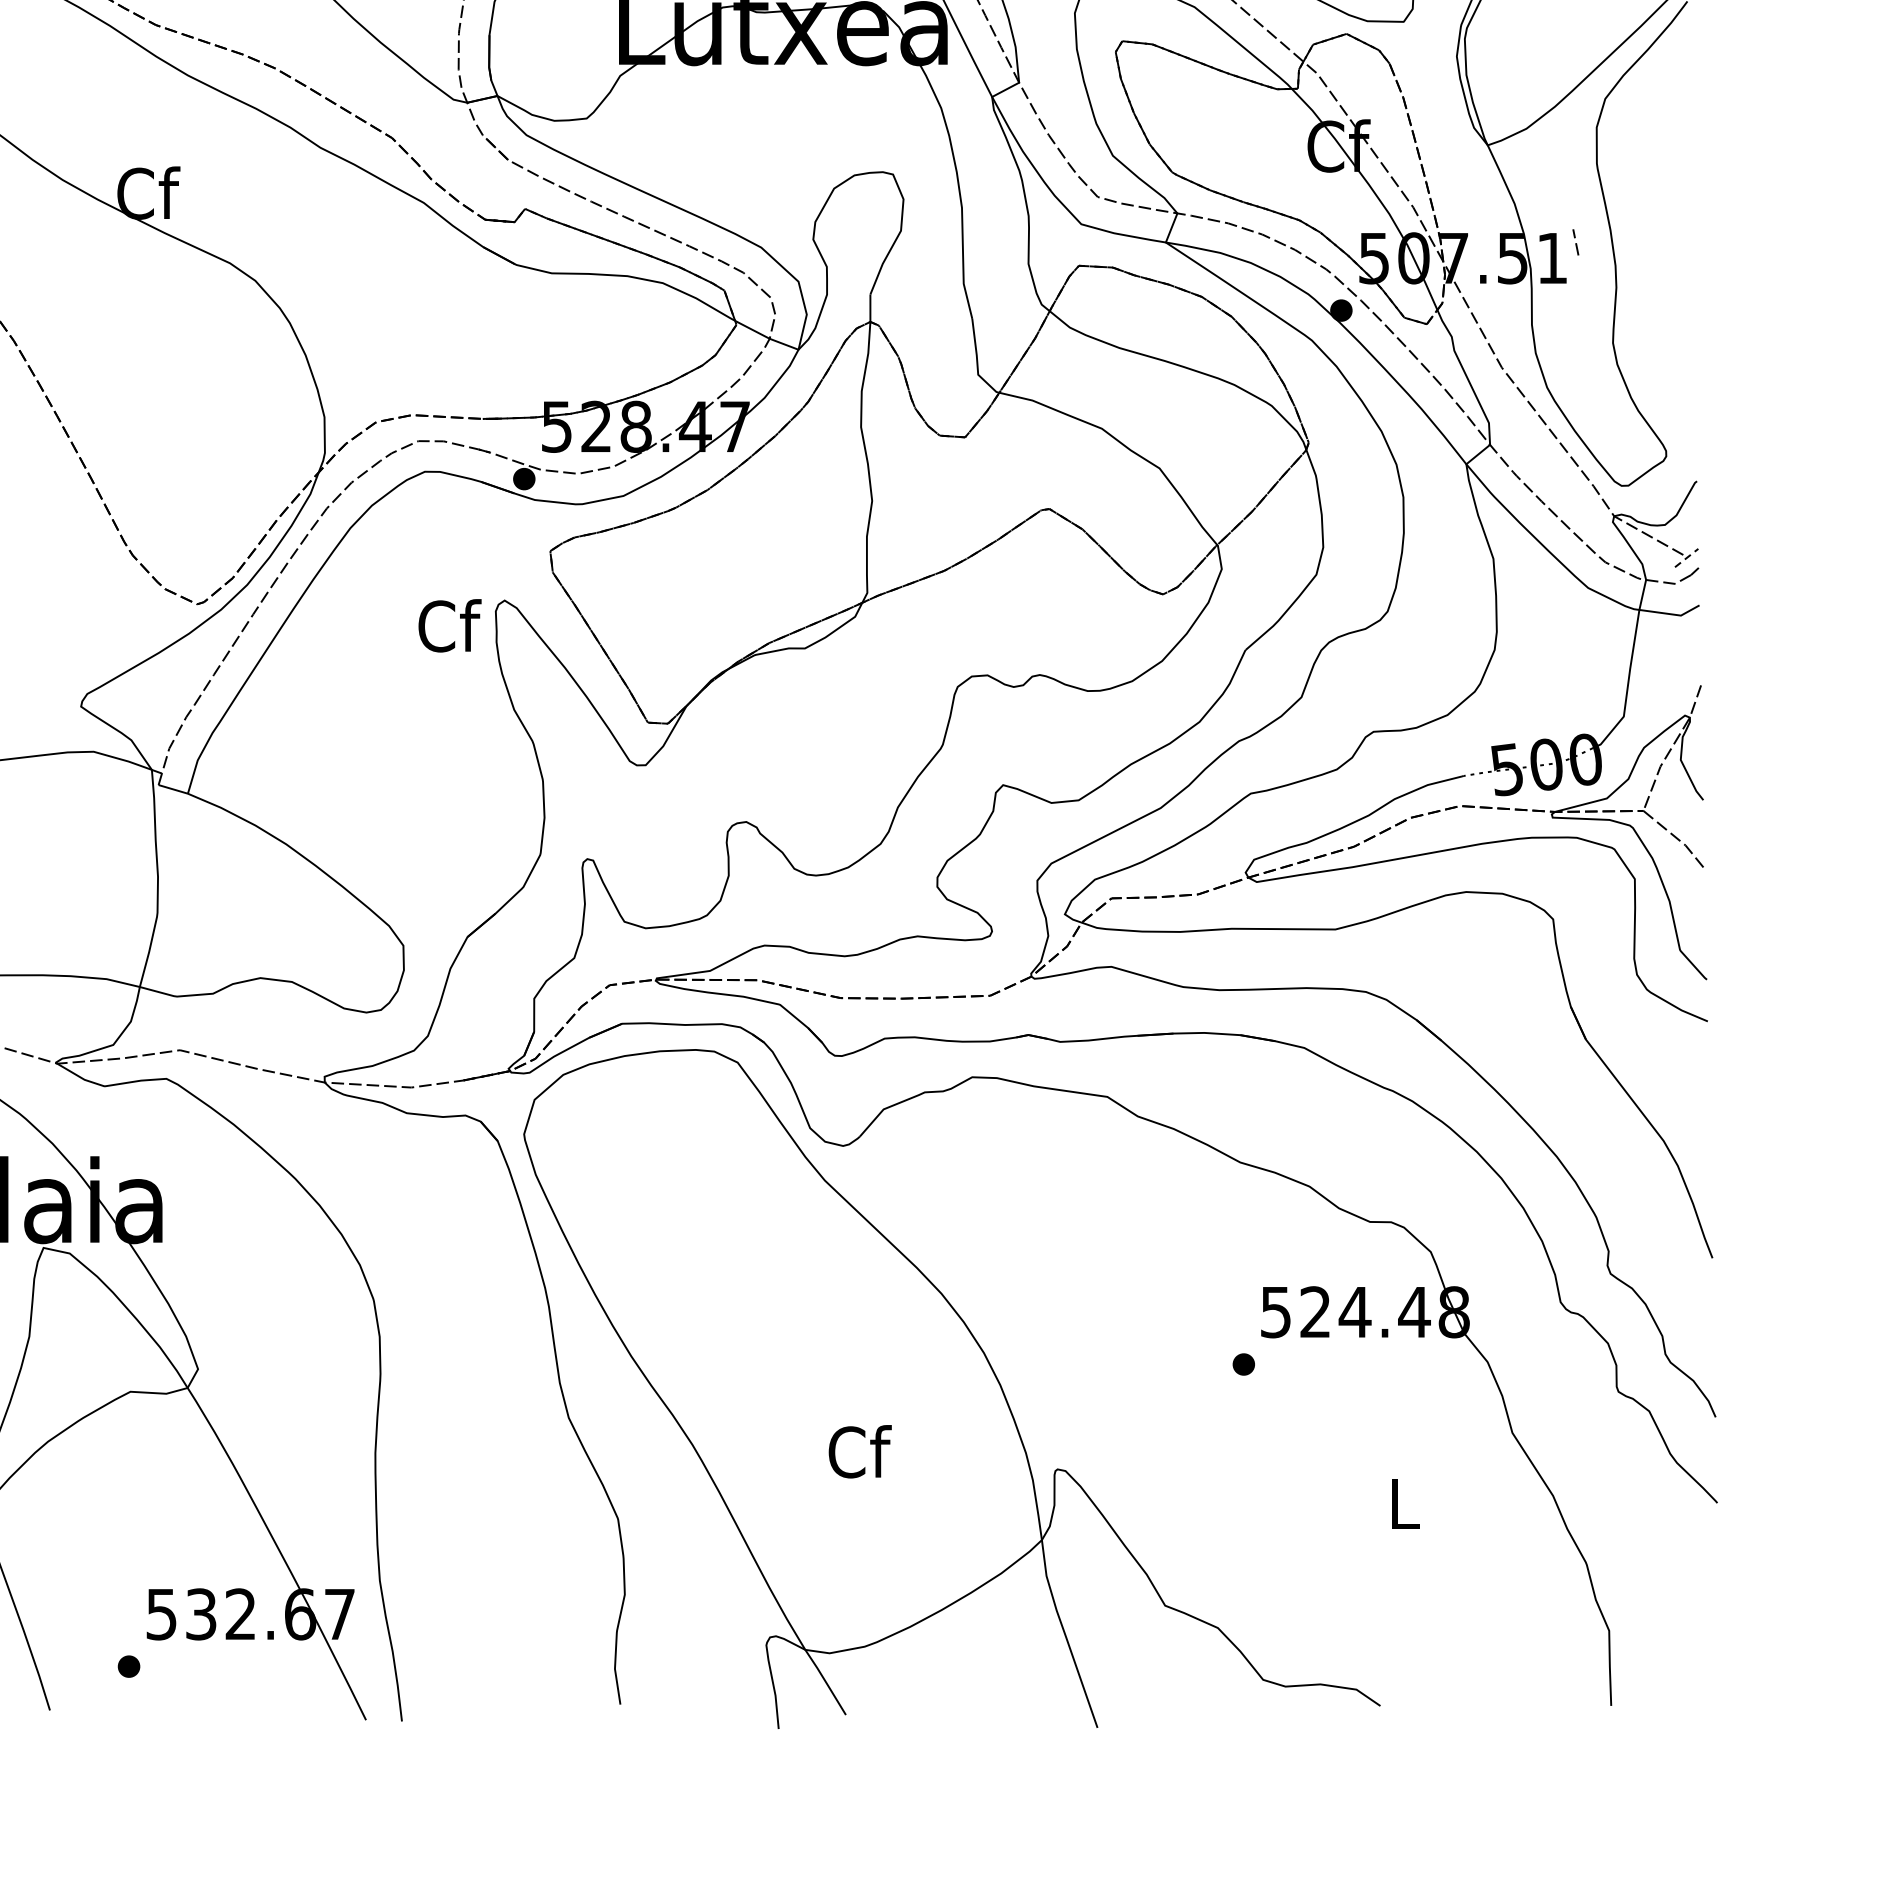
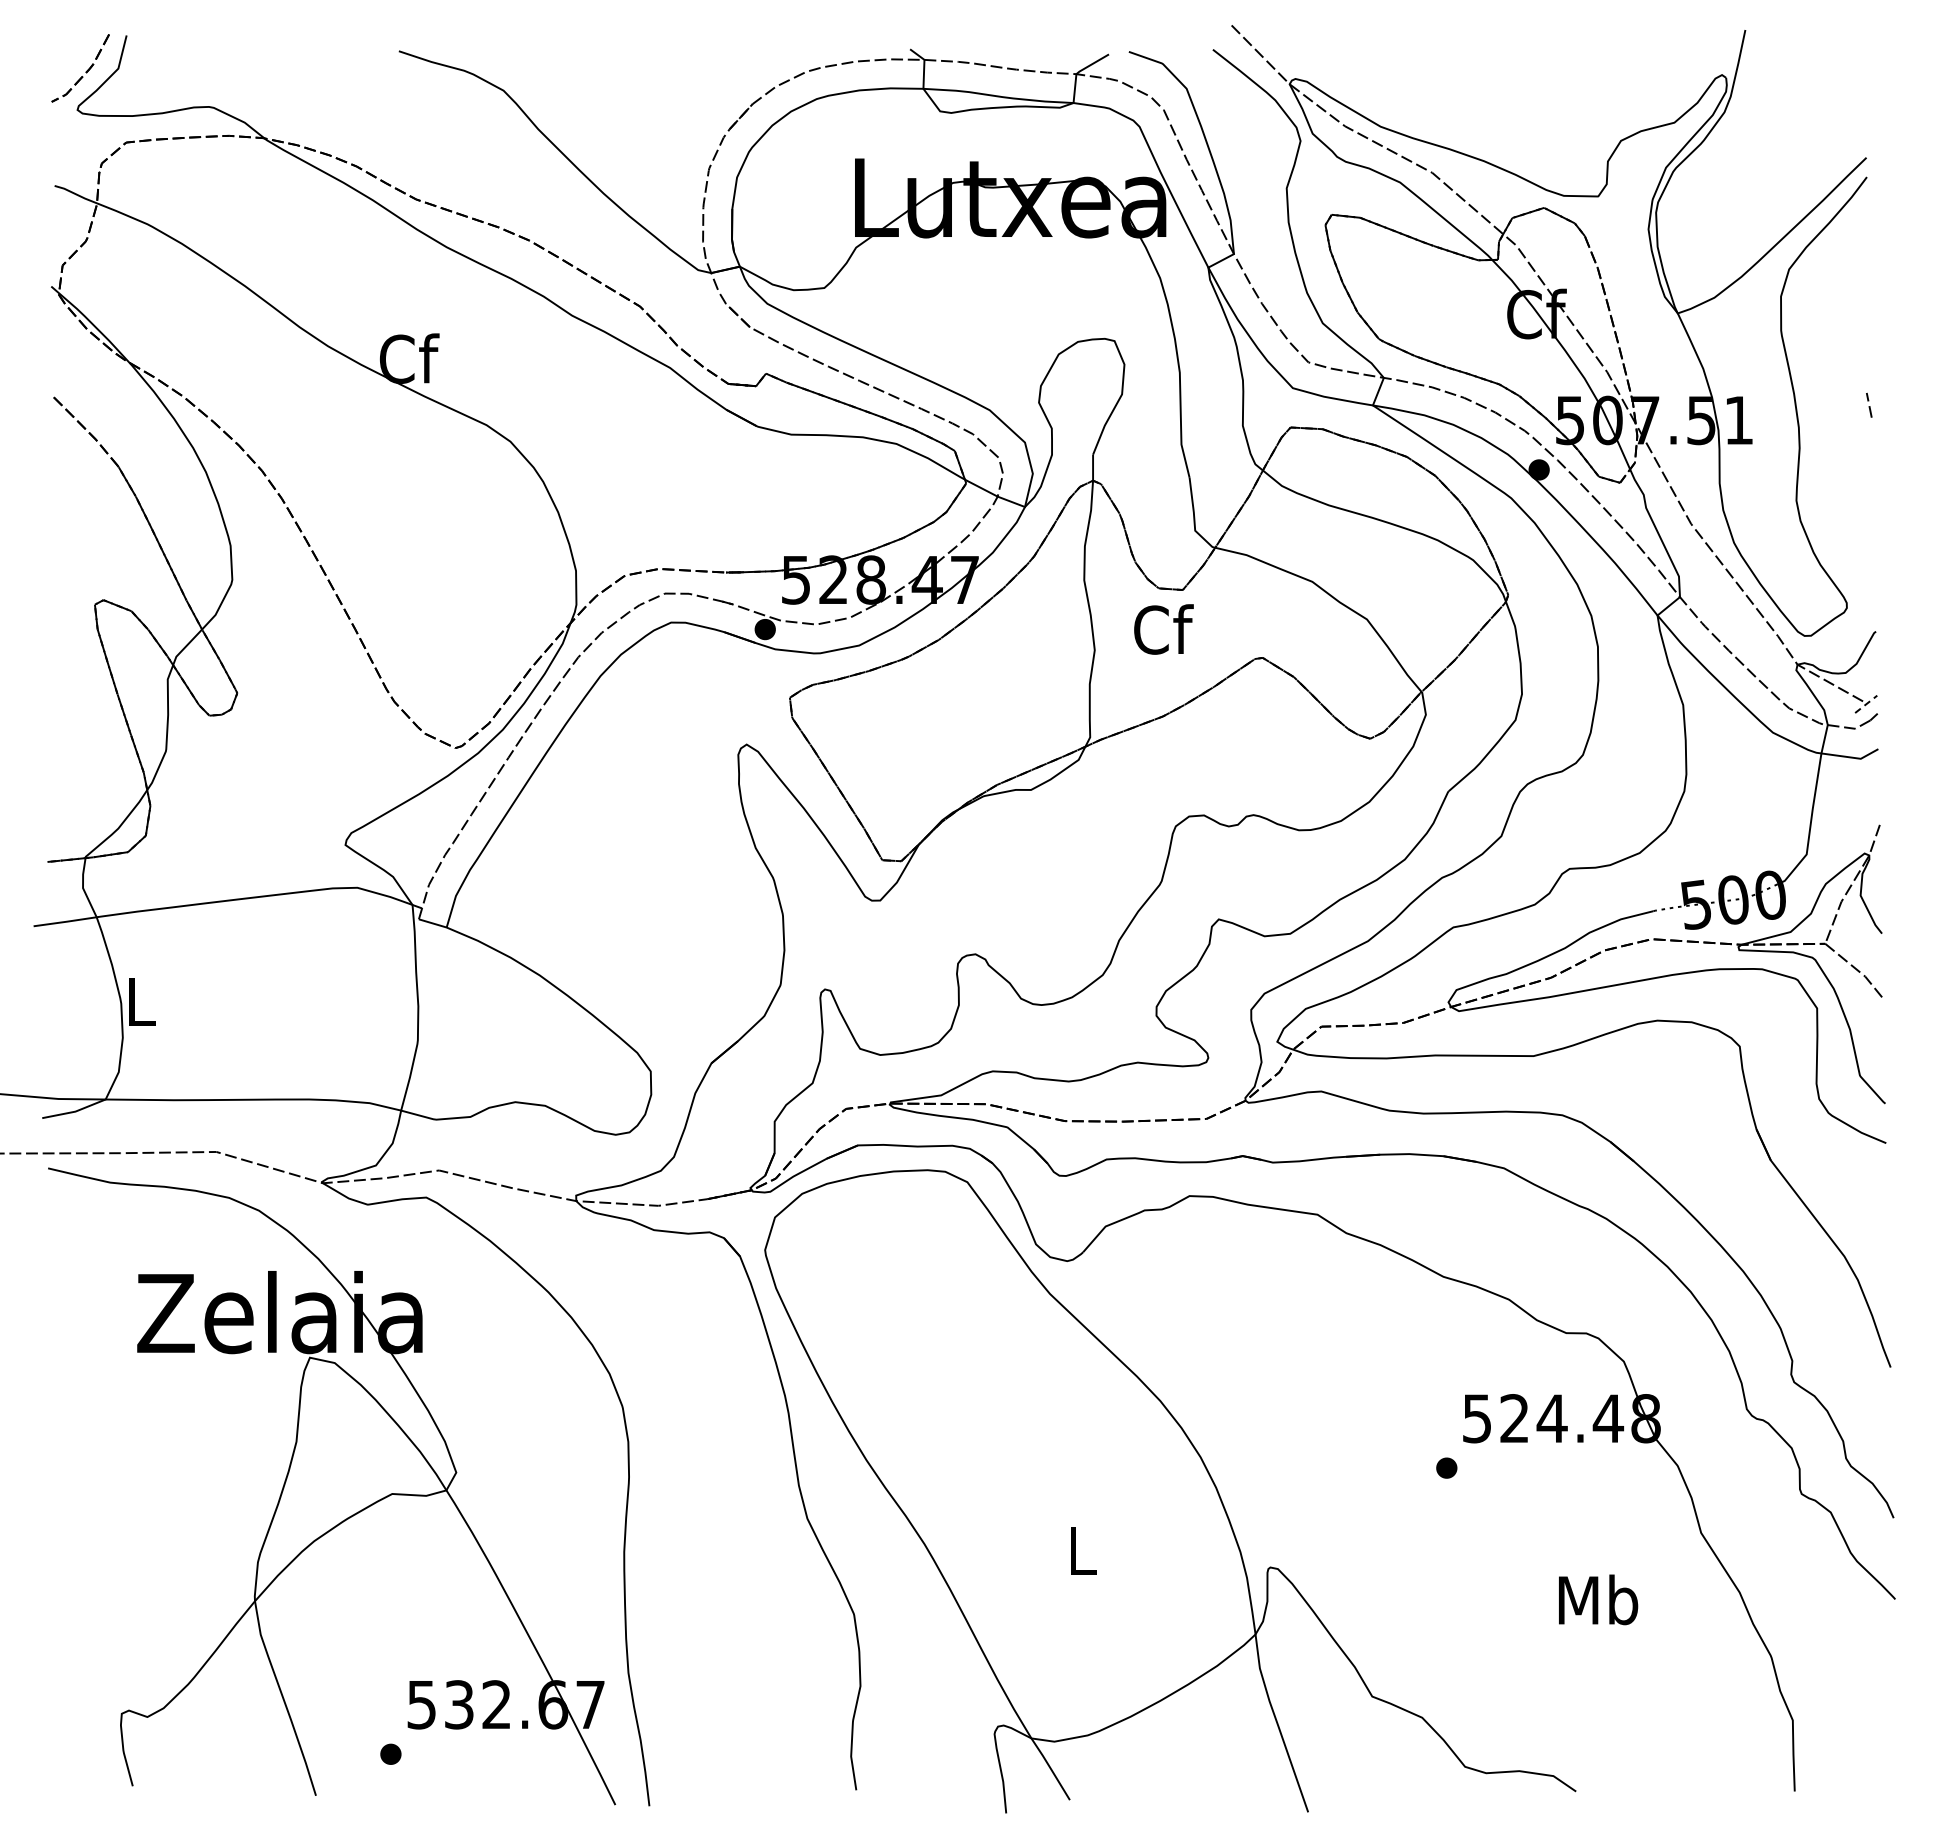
line: (1576, 243) -> (1869, 406), moved
text: (449, 625) -> (1163, 629), moved
text: (860, 1451) -> (1083, 1550), Cf -> L
text: (1404, 1503) -> (1598, 1599), L -> Mb

